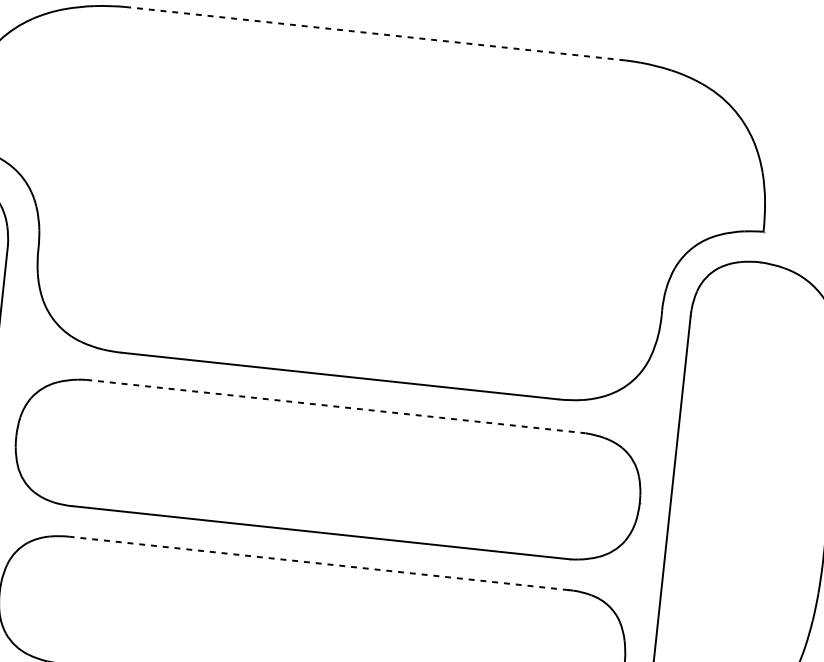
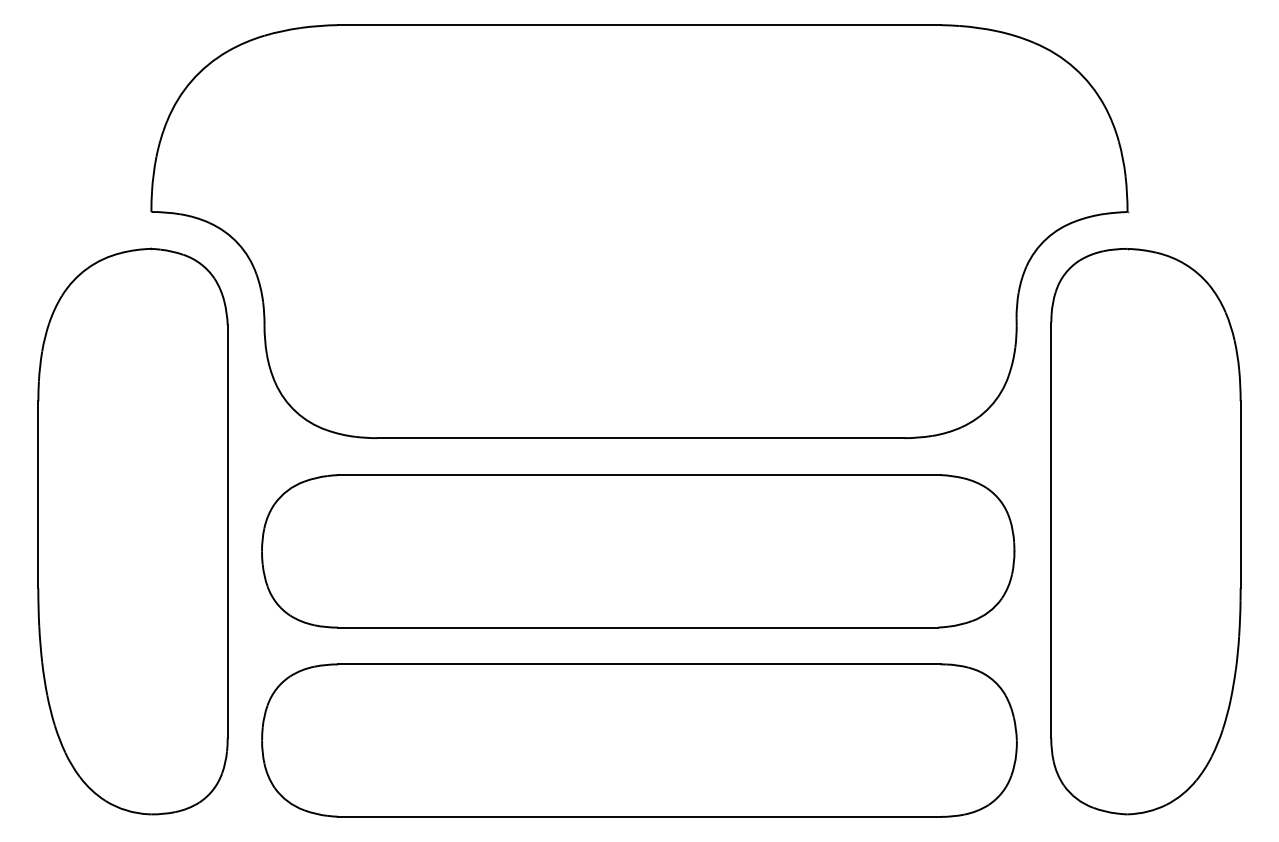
line: (375, 34) -> (639, 25), dashed -> solid
line: (335, 406) -> (639, 475), dashed -> solid
line: (319, 563) -> (639, 664), dashed -> solid

